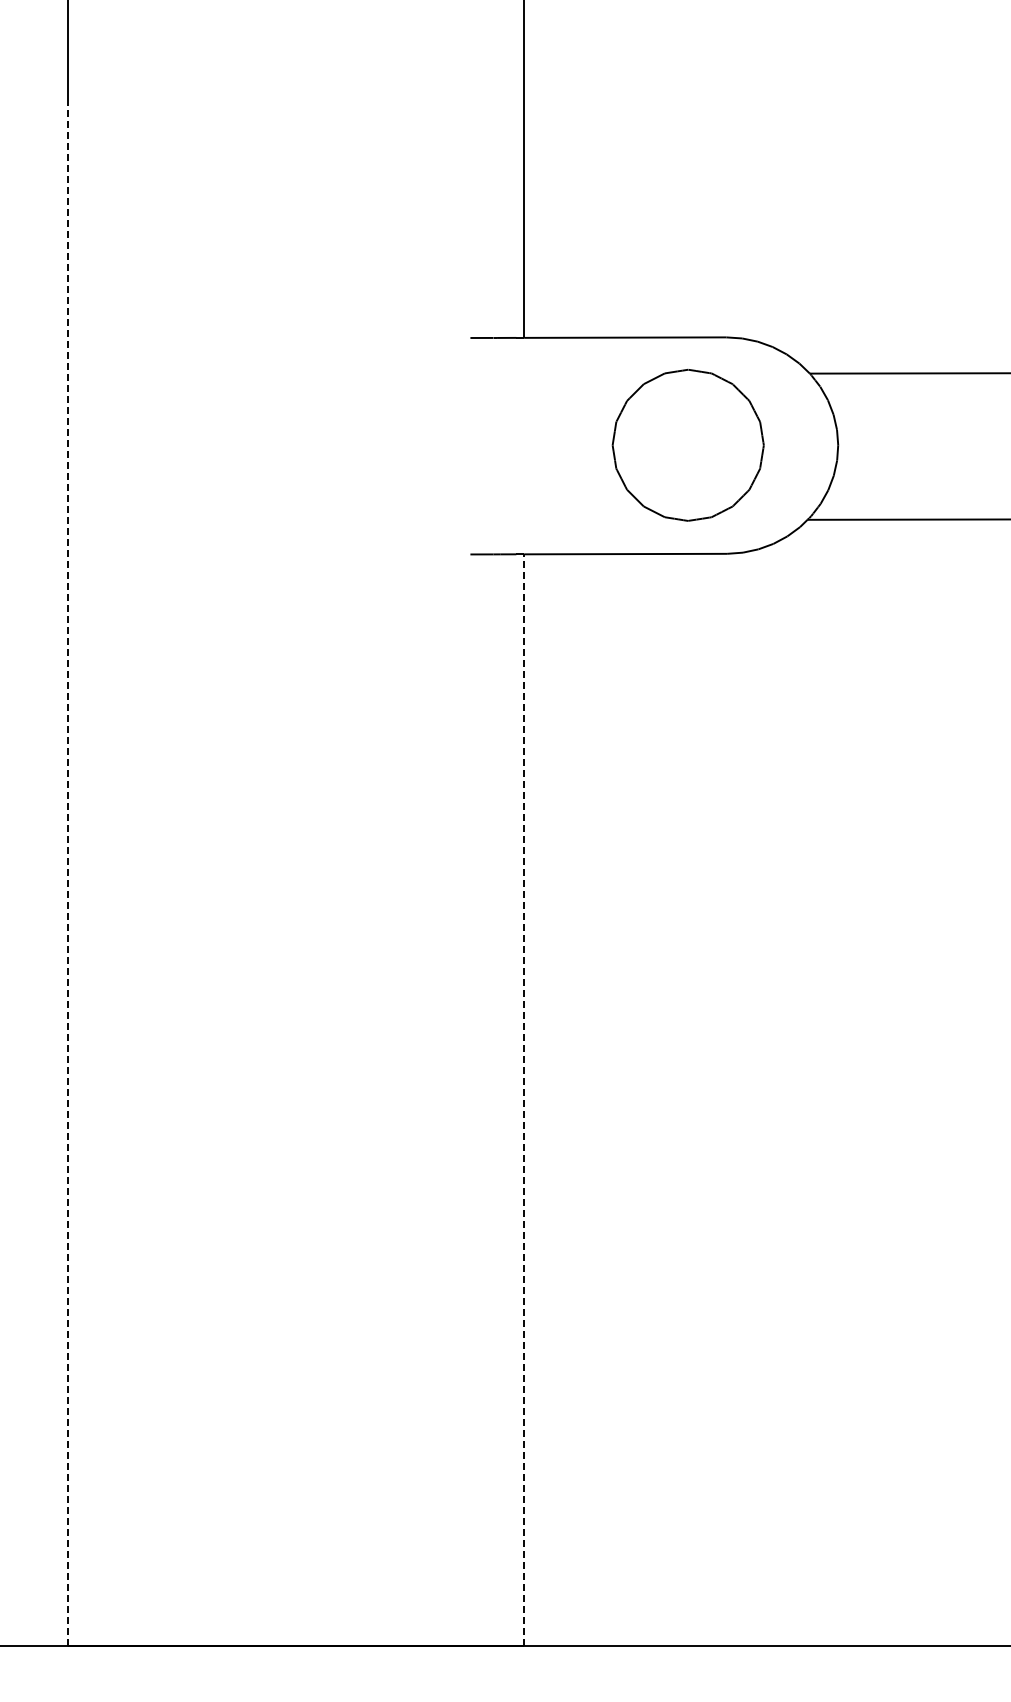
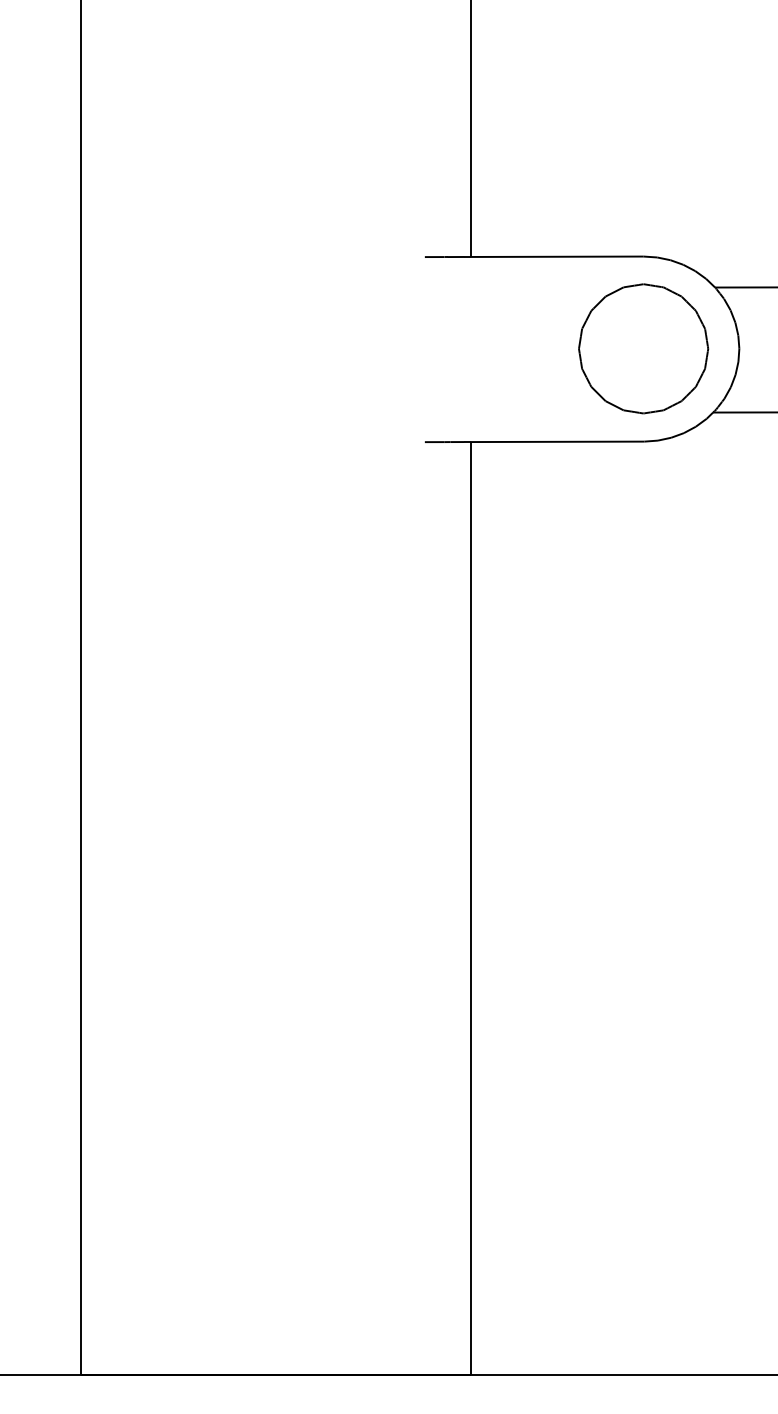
part: (687, 445) -> (642, 348), moved
line: (68, 876) -> (81, 717), dashed -> solid
line: (524, 1100) -> (471, 909), dashed -> solid

